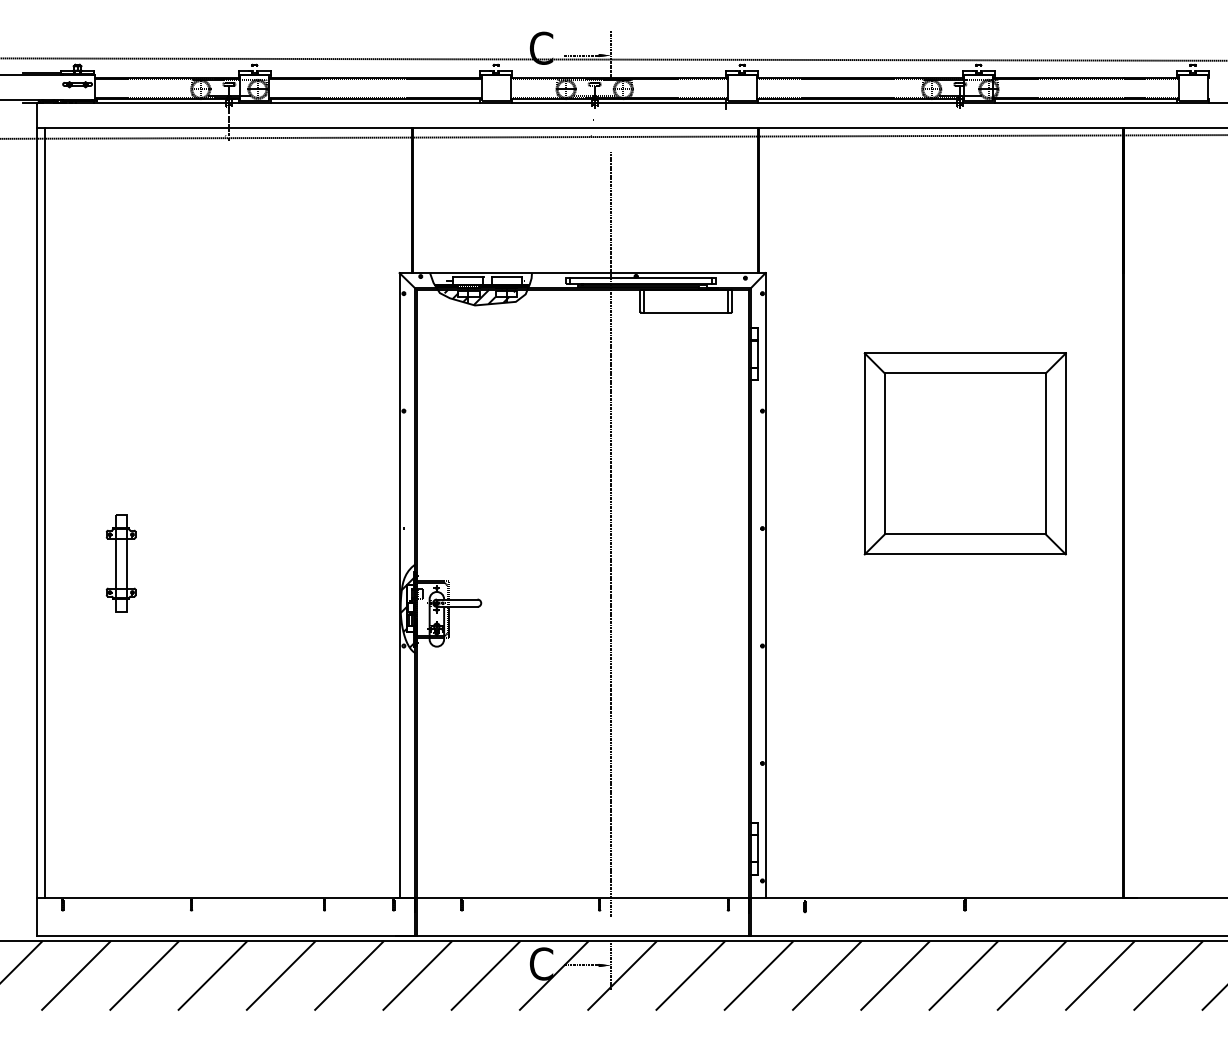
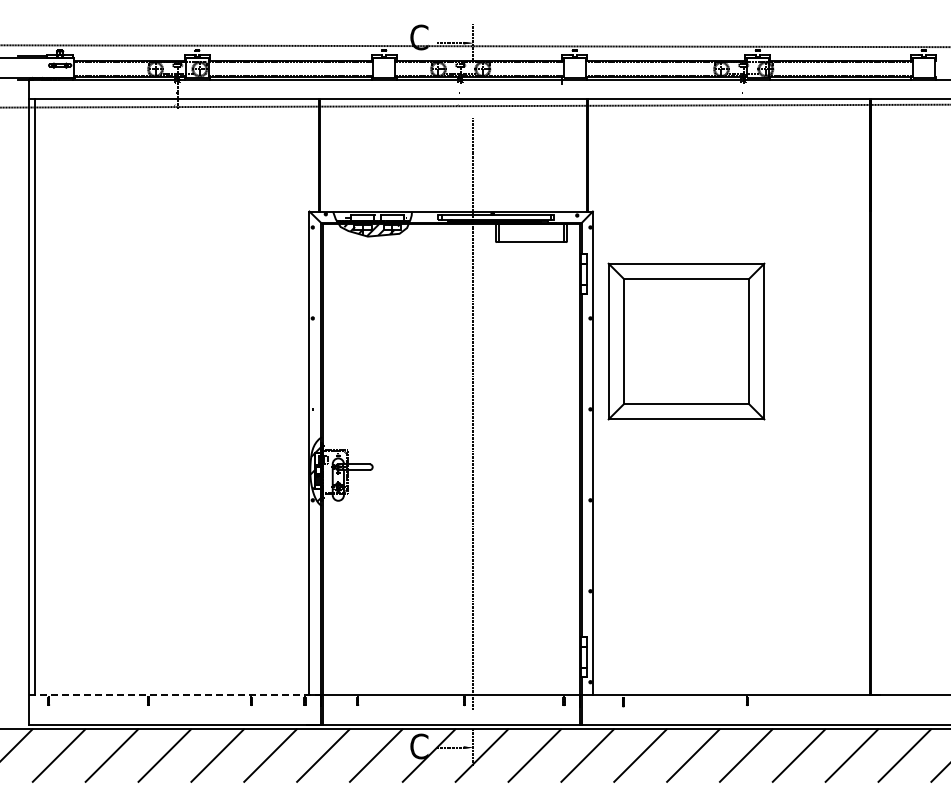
part: (965, 453) -> (686, 341), moved
part: (120, 563) -> (93, 436), removed
line: (226, 898) -> (175, 695), solid -> dashed

